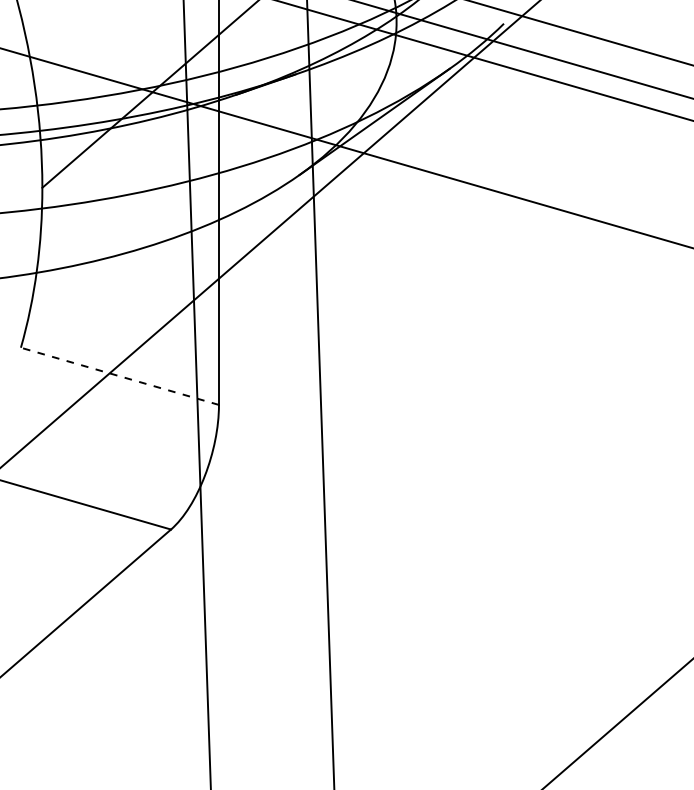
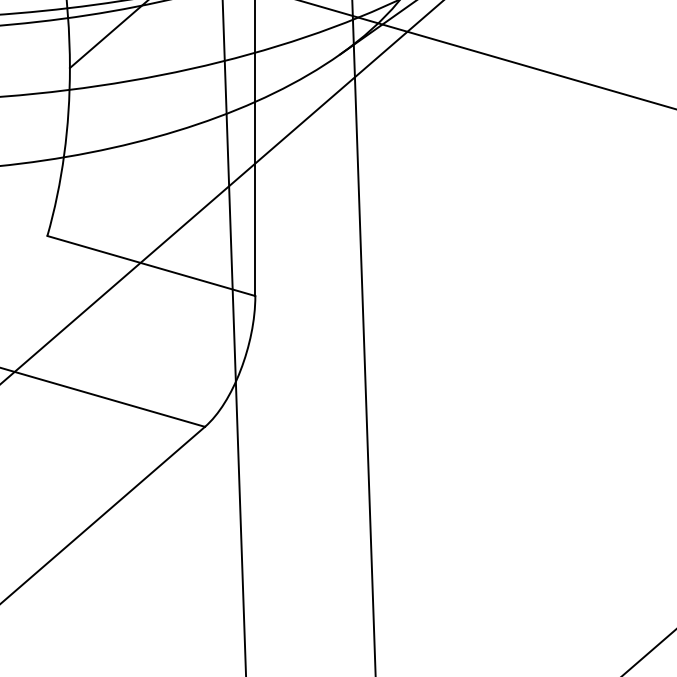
line: (119, 376) -> (150, 266), dashed -> solid

